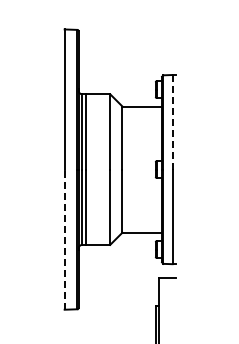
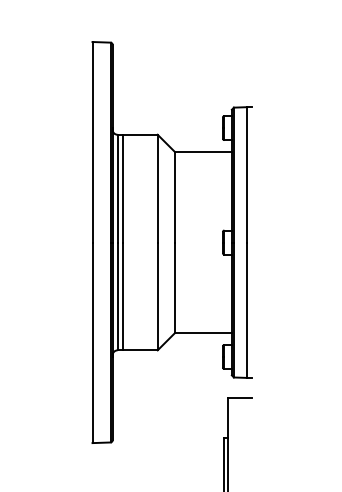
line: (172, 121) -> (246, 173), dashed -> solid
line: (64, 239) -> (92, 342), dashed -> solid

